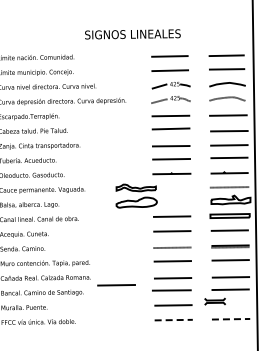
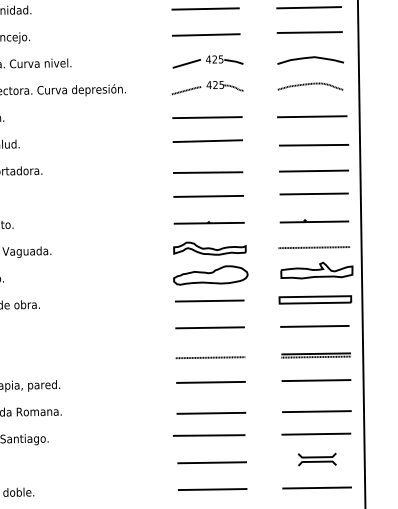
part: (136, 195) -> (210, 262), moved
line: (116, 285) -> (108, 426), removed
part: (214, 301) -> (316, 459), moved
line: (231, 319) -> (317, 488), dashed -> solid
line: (174, 320) -> (214, 490), dashed -> solid

